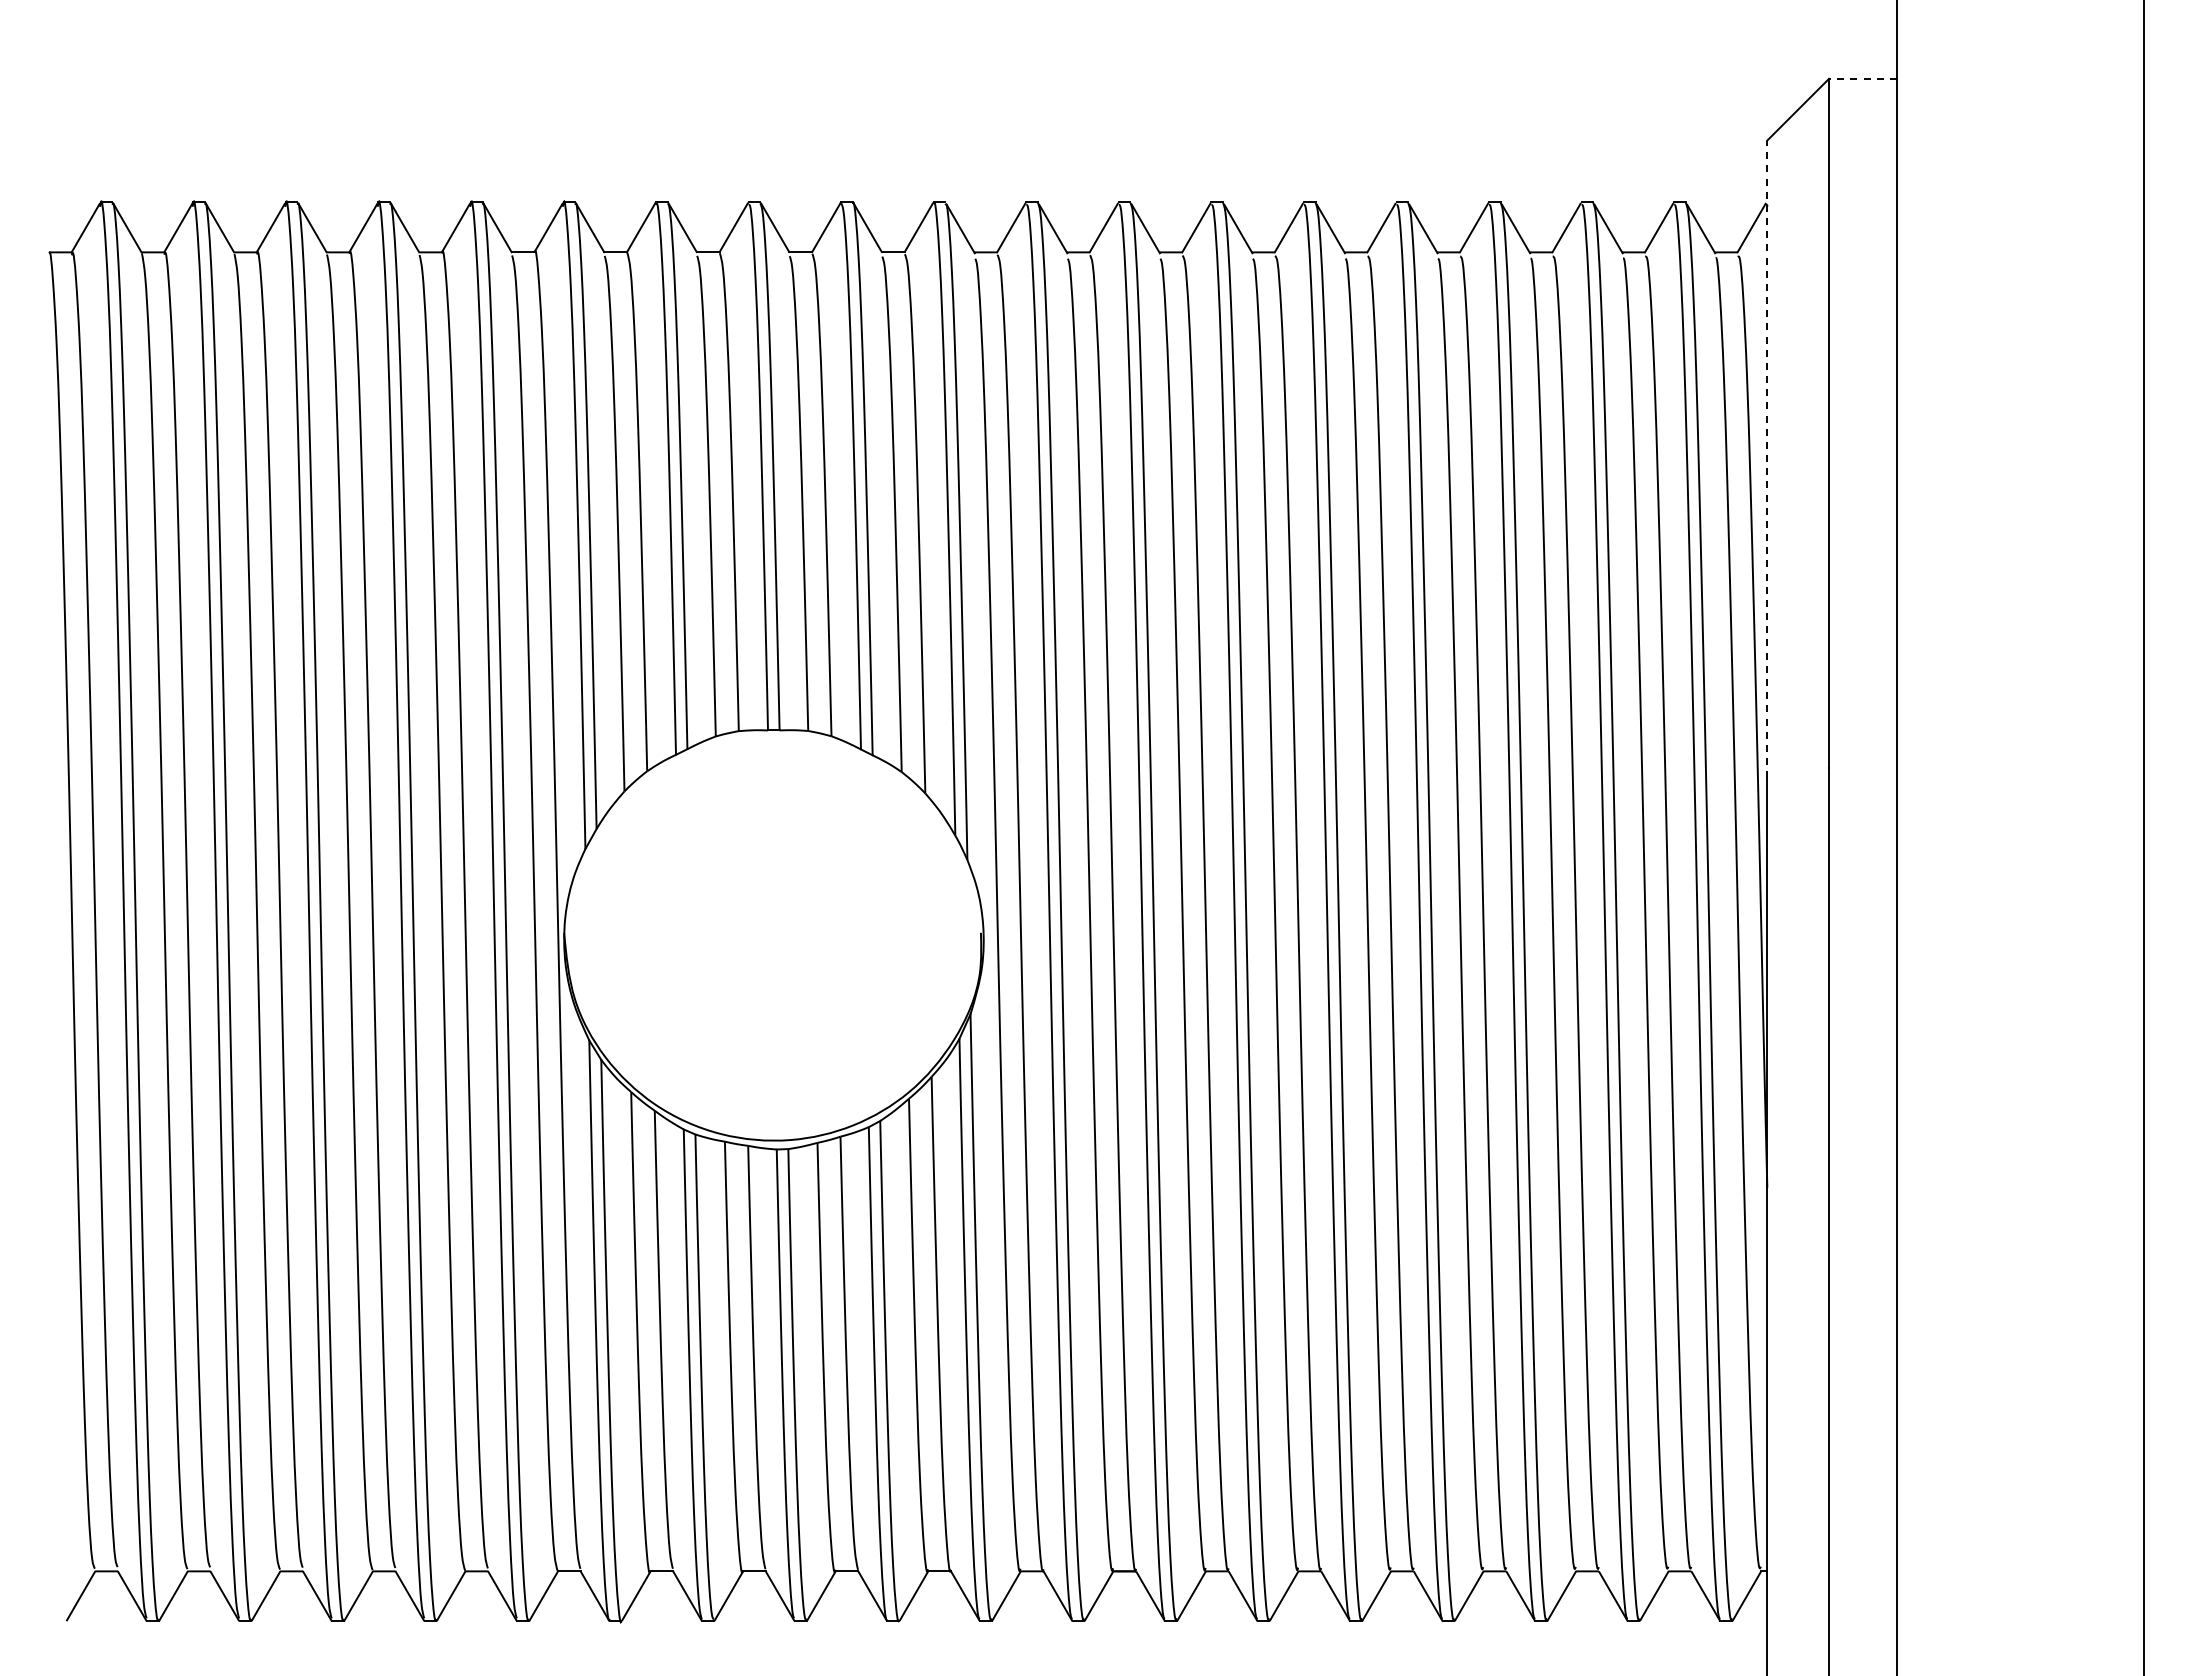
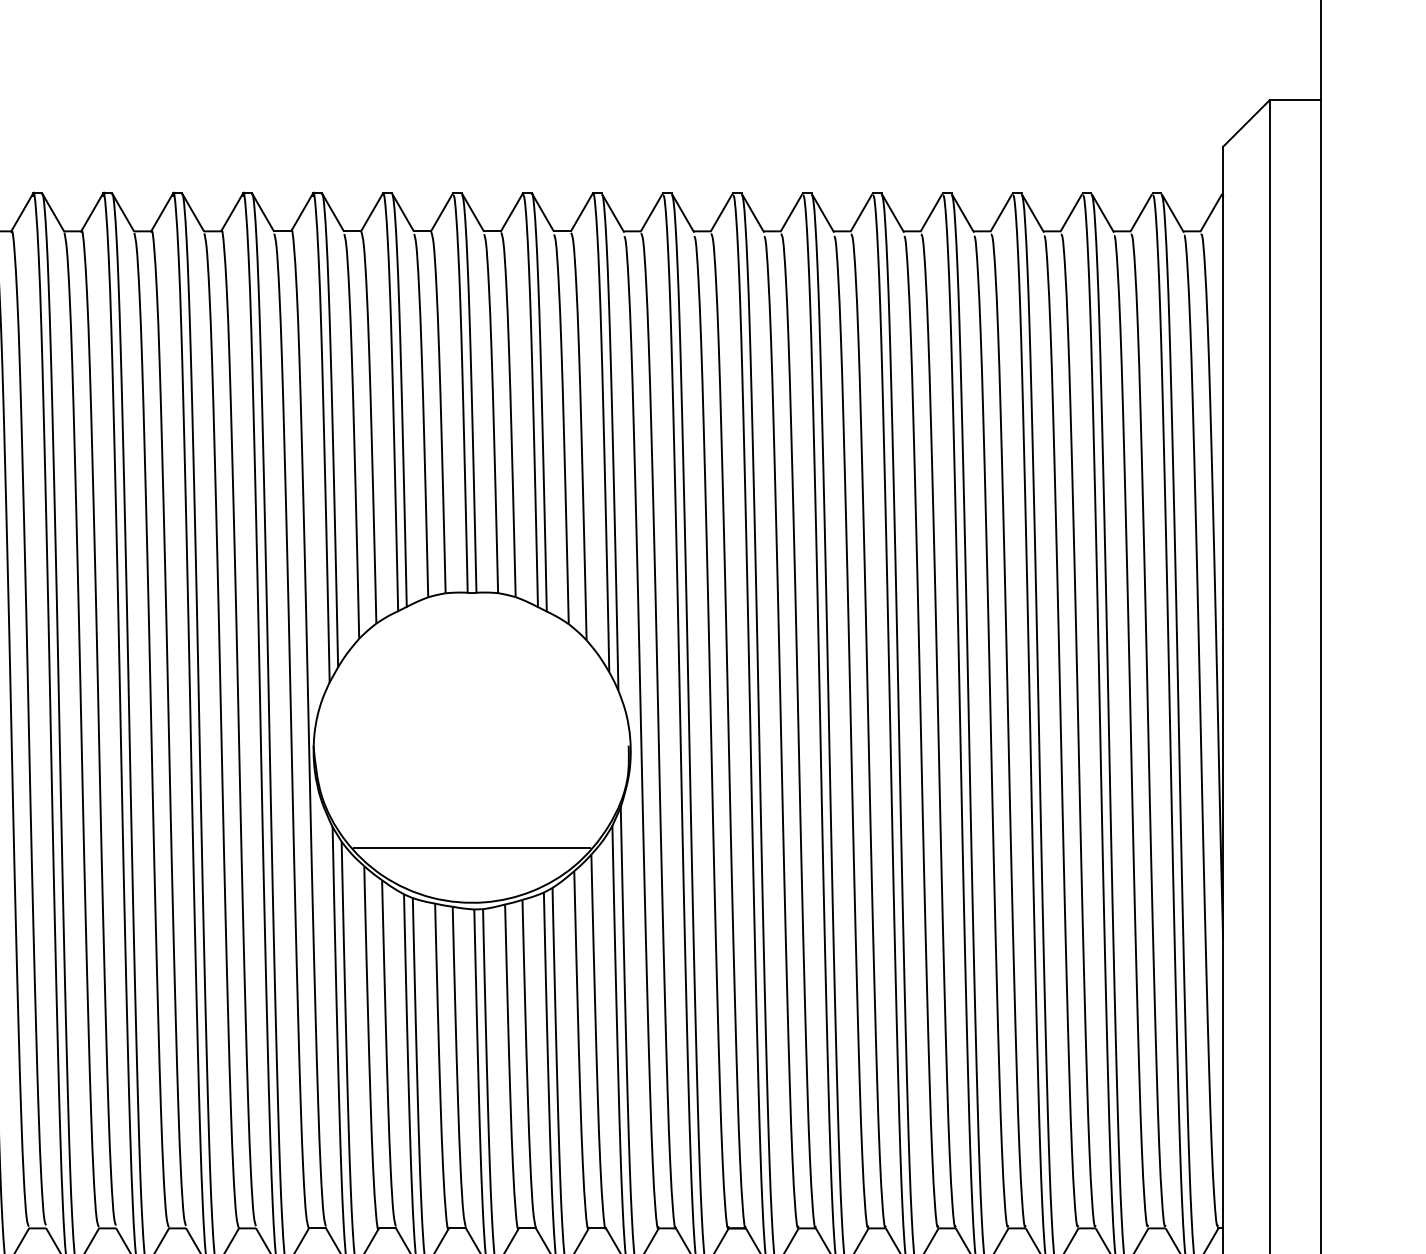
line: (1862, 78) -> (1295, 99), dashed -> solid
line: (1767, 459) -> (1223, 387), dashed -> solid
line: (773, 1068) -> (471, 848), added

